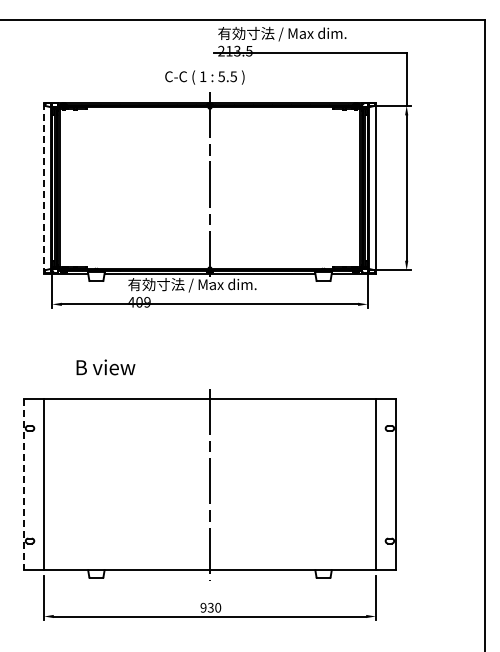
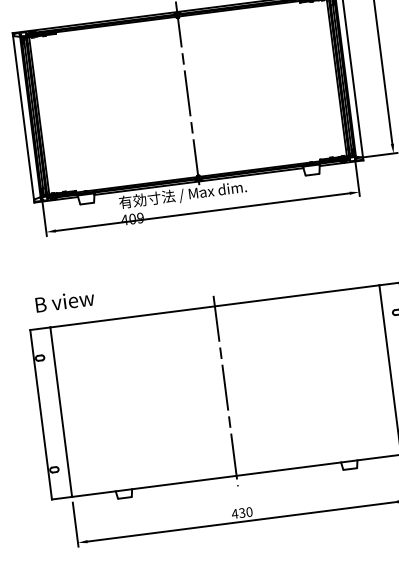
line: (44, 188) -> (23, 118), dashed -> solid
text: (105, 367) -> (64, 301), moved
line: (23, 485) -> (40, 415), dashed -> solid
text: (203, 607) -> (234, 513), 930 -> 430

